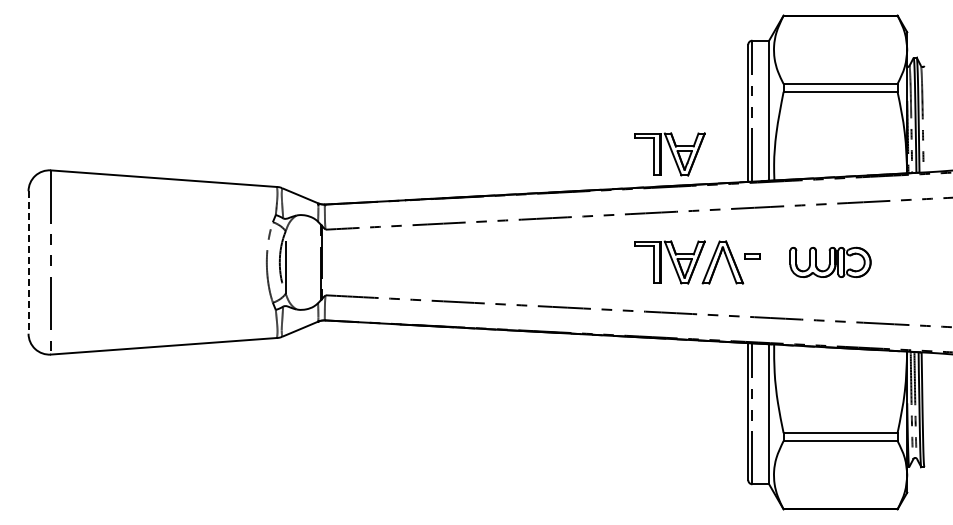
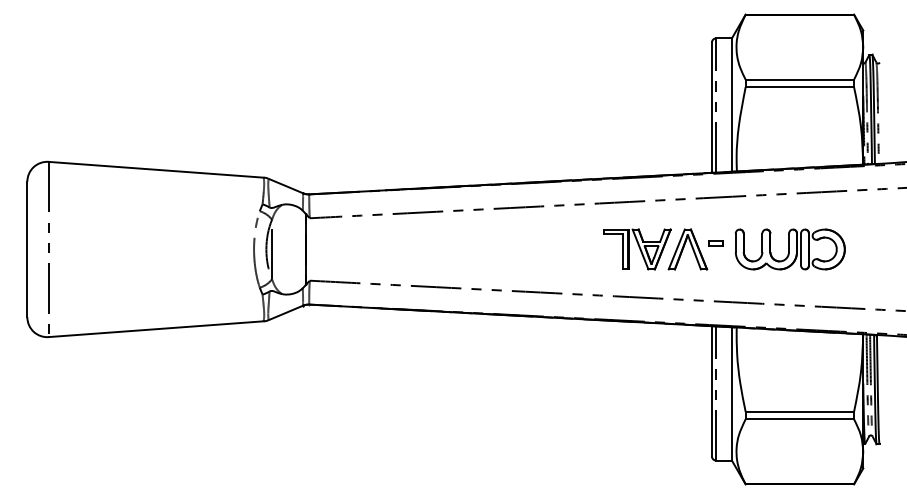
part: (669, 154) -> (637, 146), removed
line: (28, 262) -> (27, 249), dashed -> solid
part: (830, 262) -> (790, 249), size x1.43

